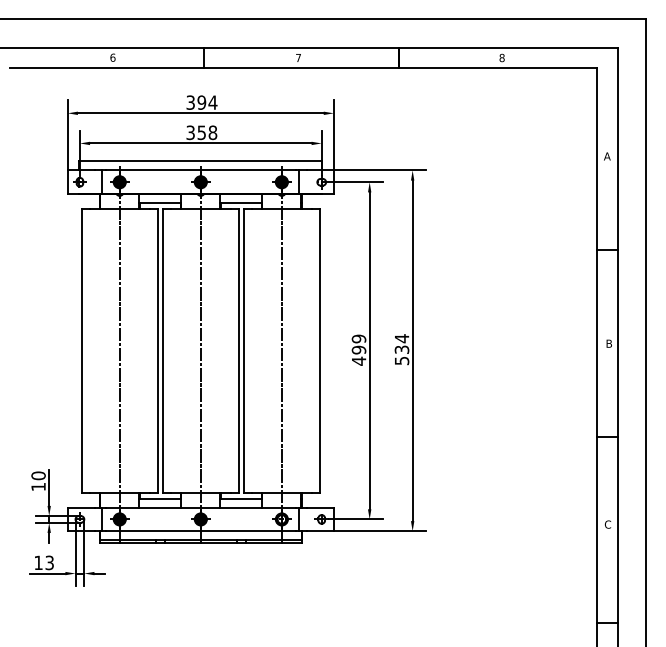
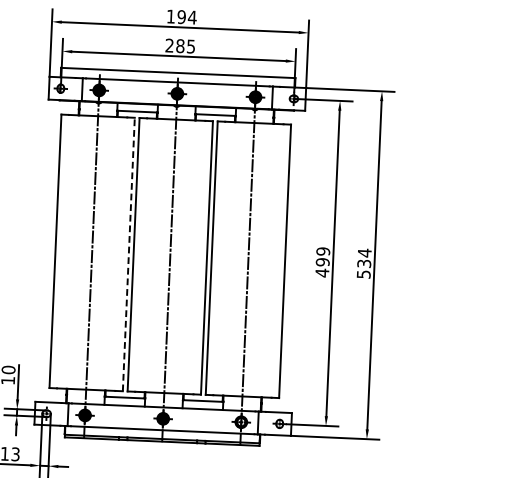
text: (190, 102) -> (170, 16), 394 -> 194
text: (201, 132) -> (180, 45), 358 -> 285
line: (157, 350) -> (128, 254), solid -> dashed

